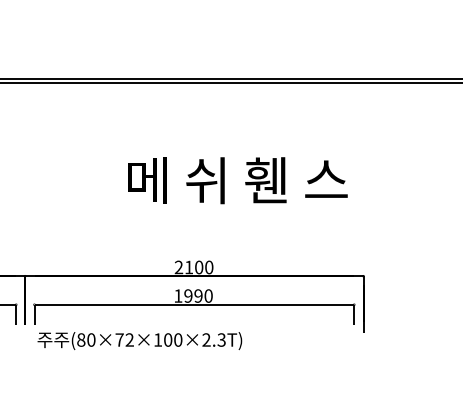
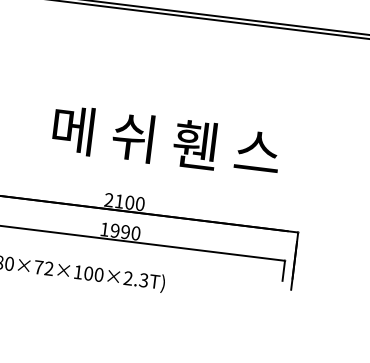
text: (237, 180) -> (166, 141), moved

